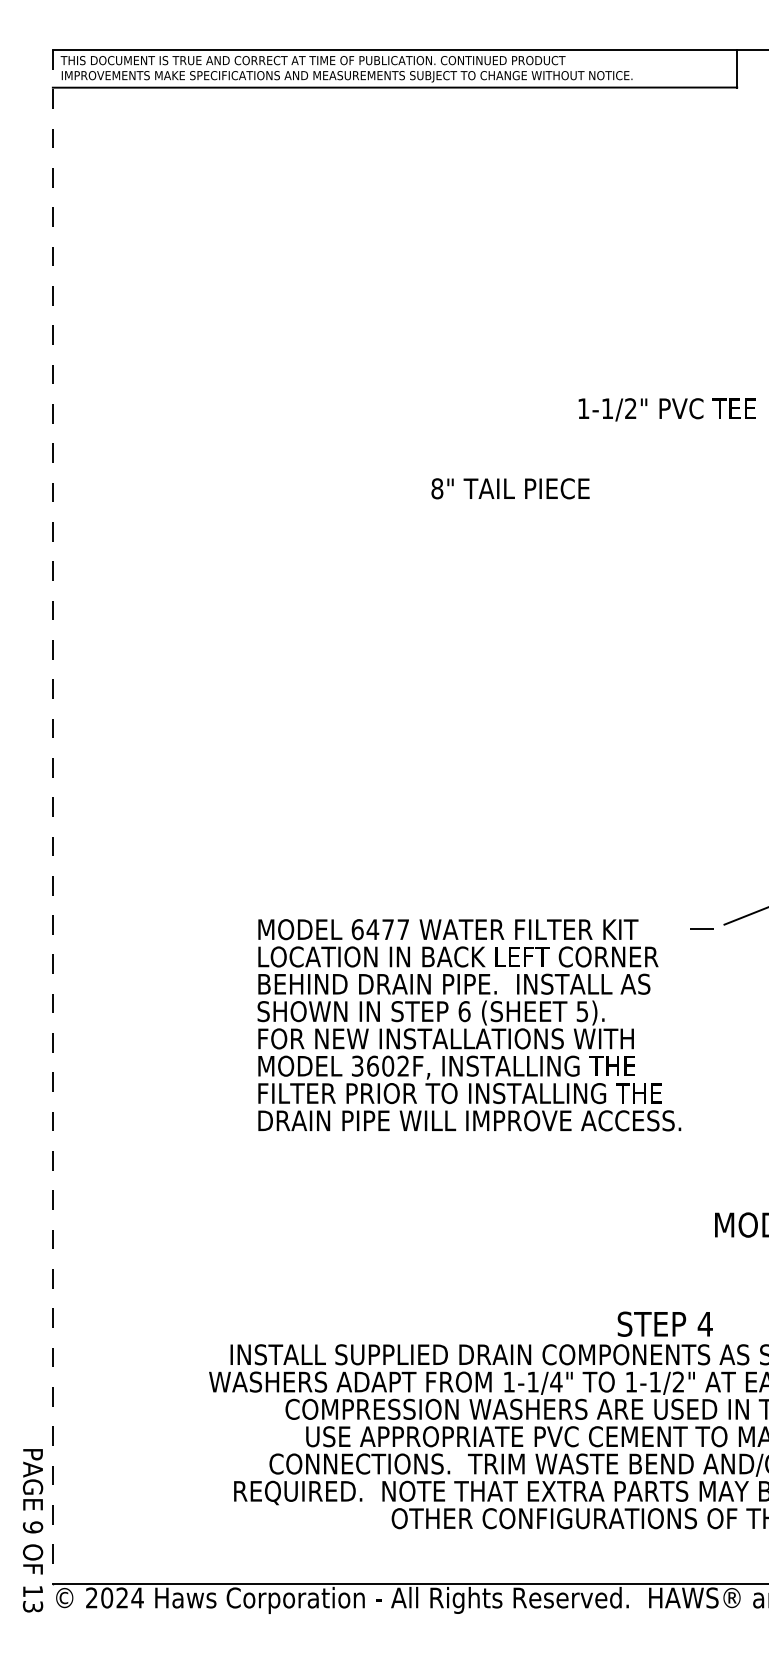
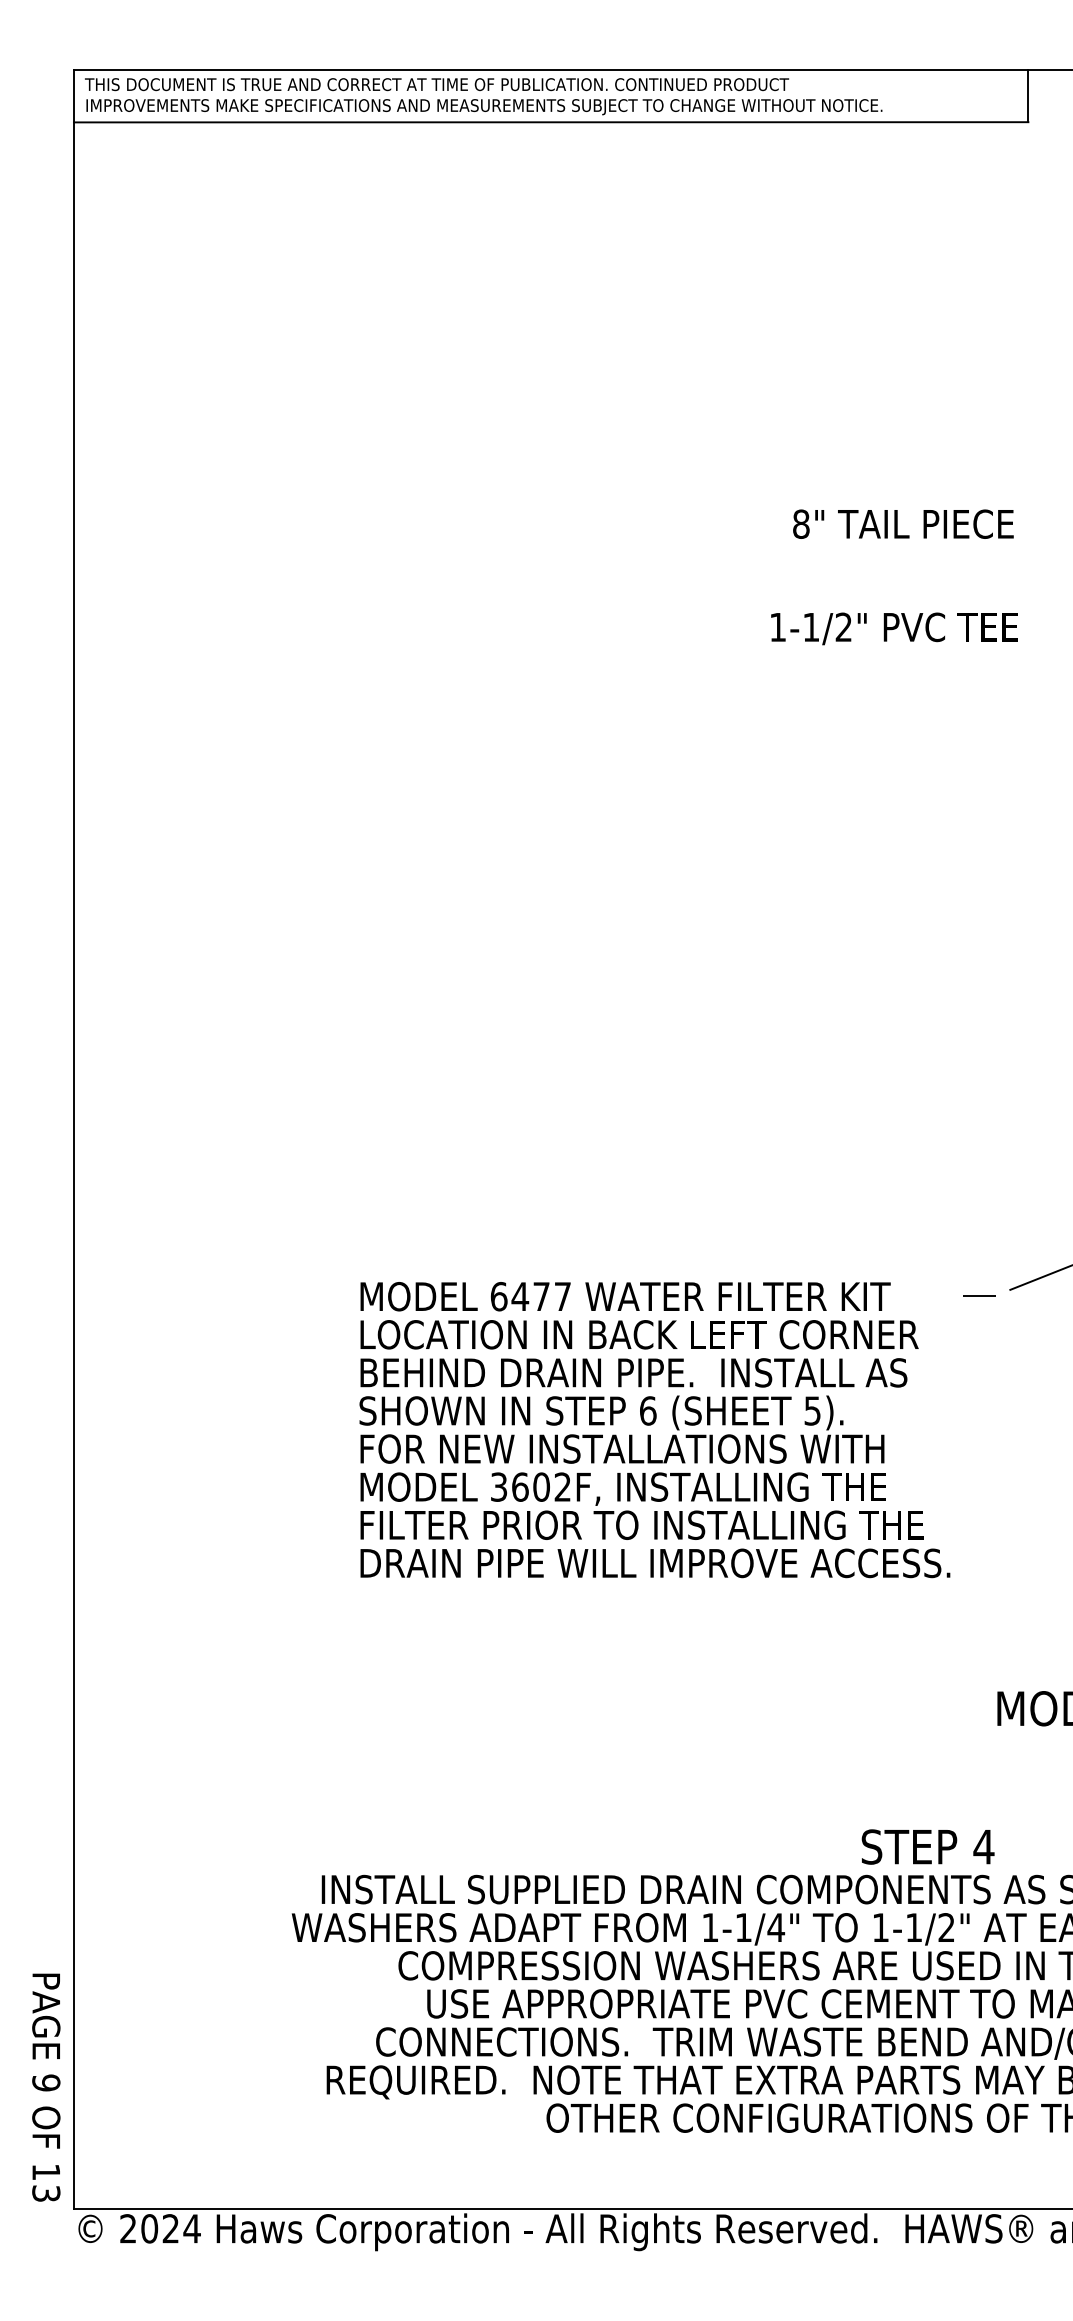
text: (666, 409) -> (893, 628), moved
text: (510, 488) -> (903, 523), moved
line: (52, 816) -> (73, 1138), dashed -> solid
text: (32, 1530) -> (45, 2087), moved

